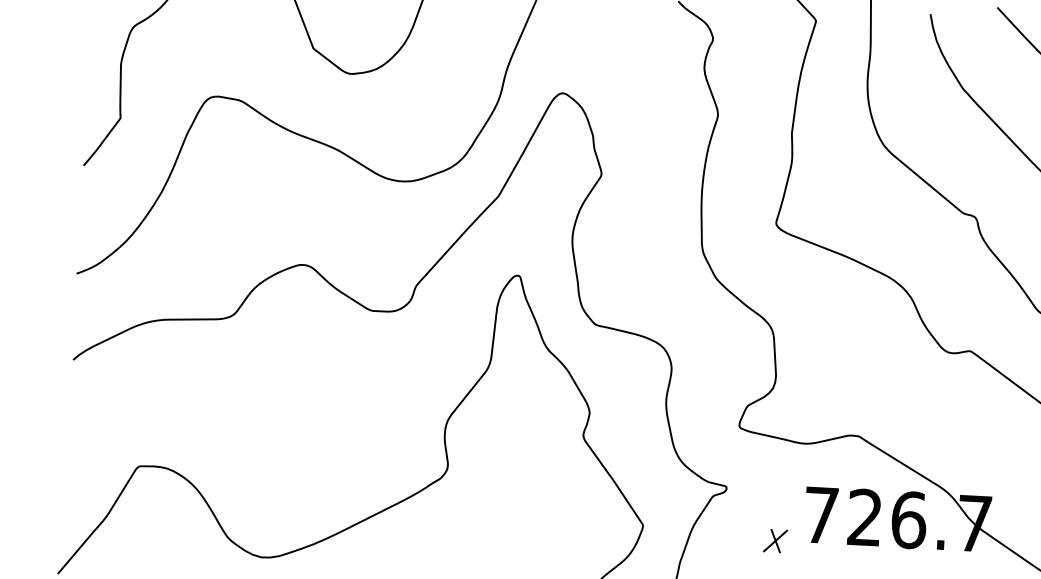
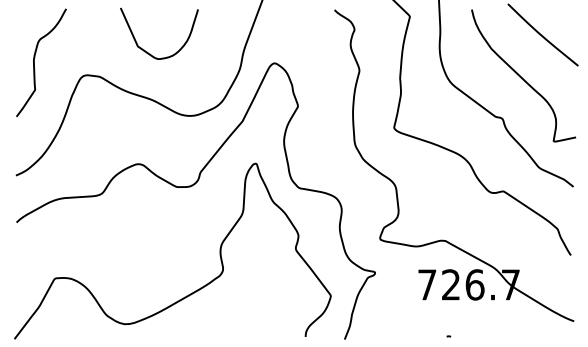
part: (776, 541) -> (403, 300), removed

